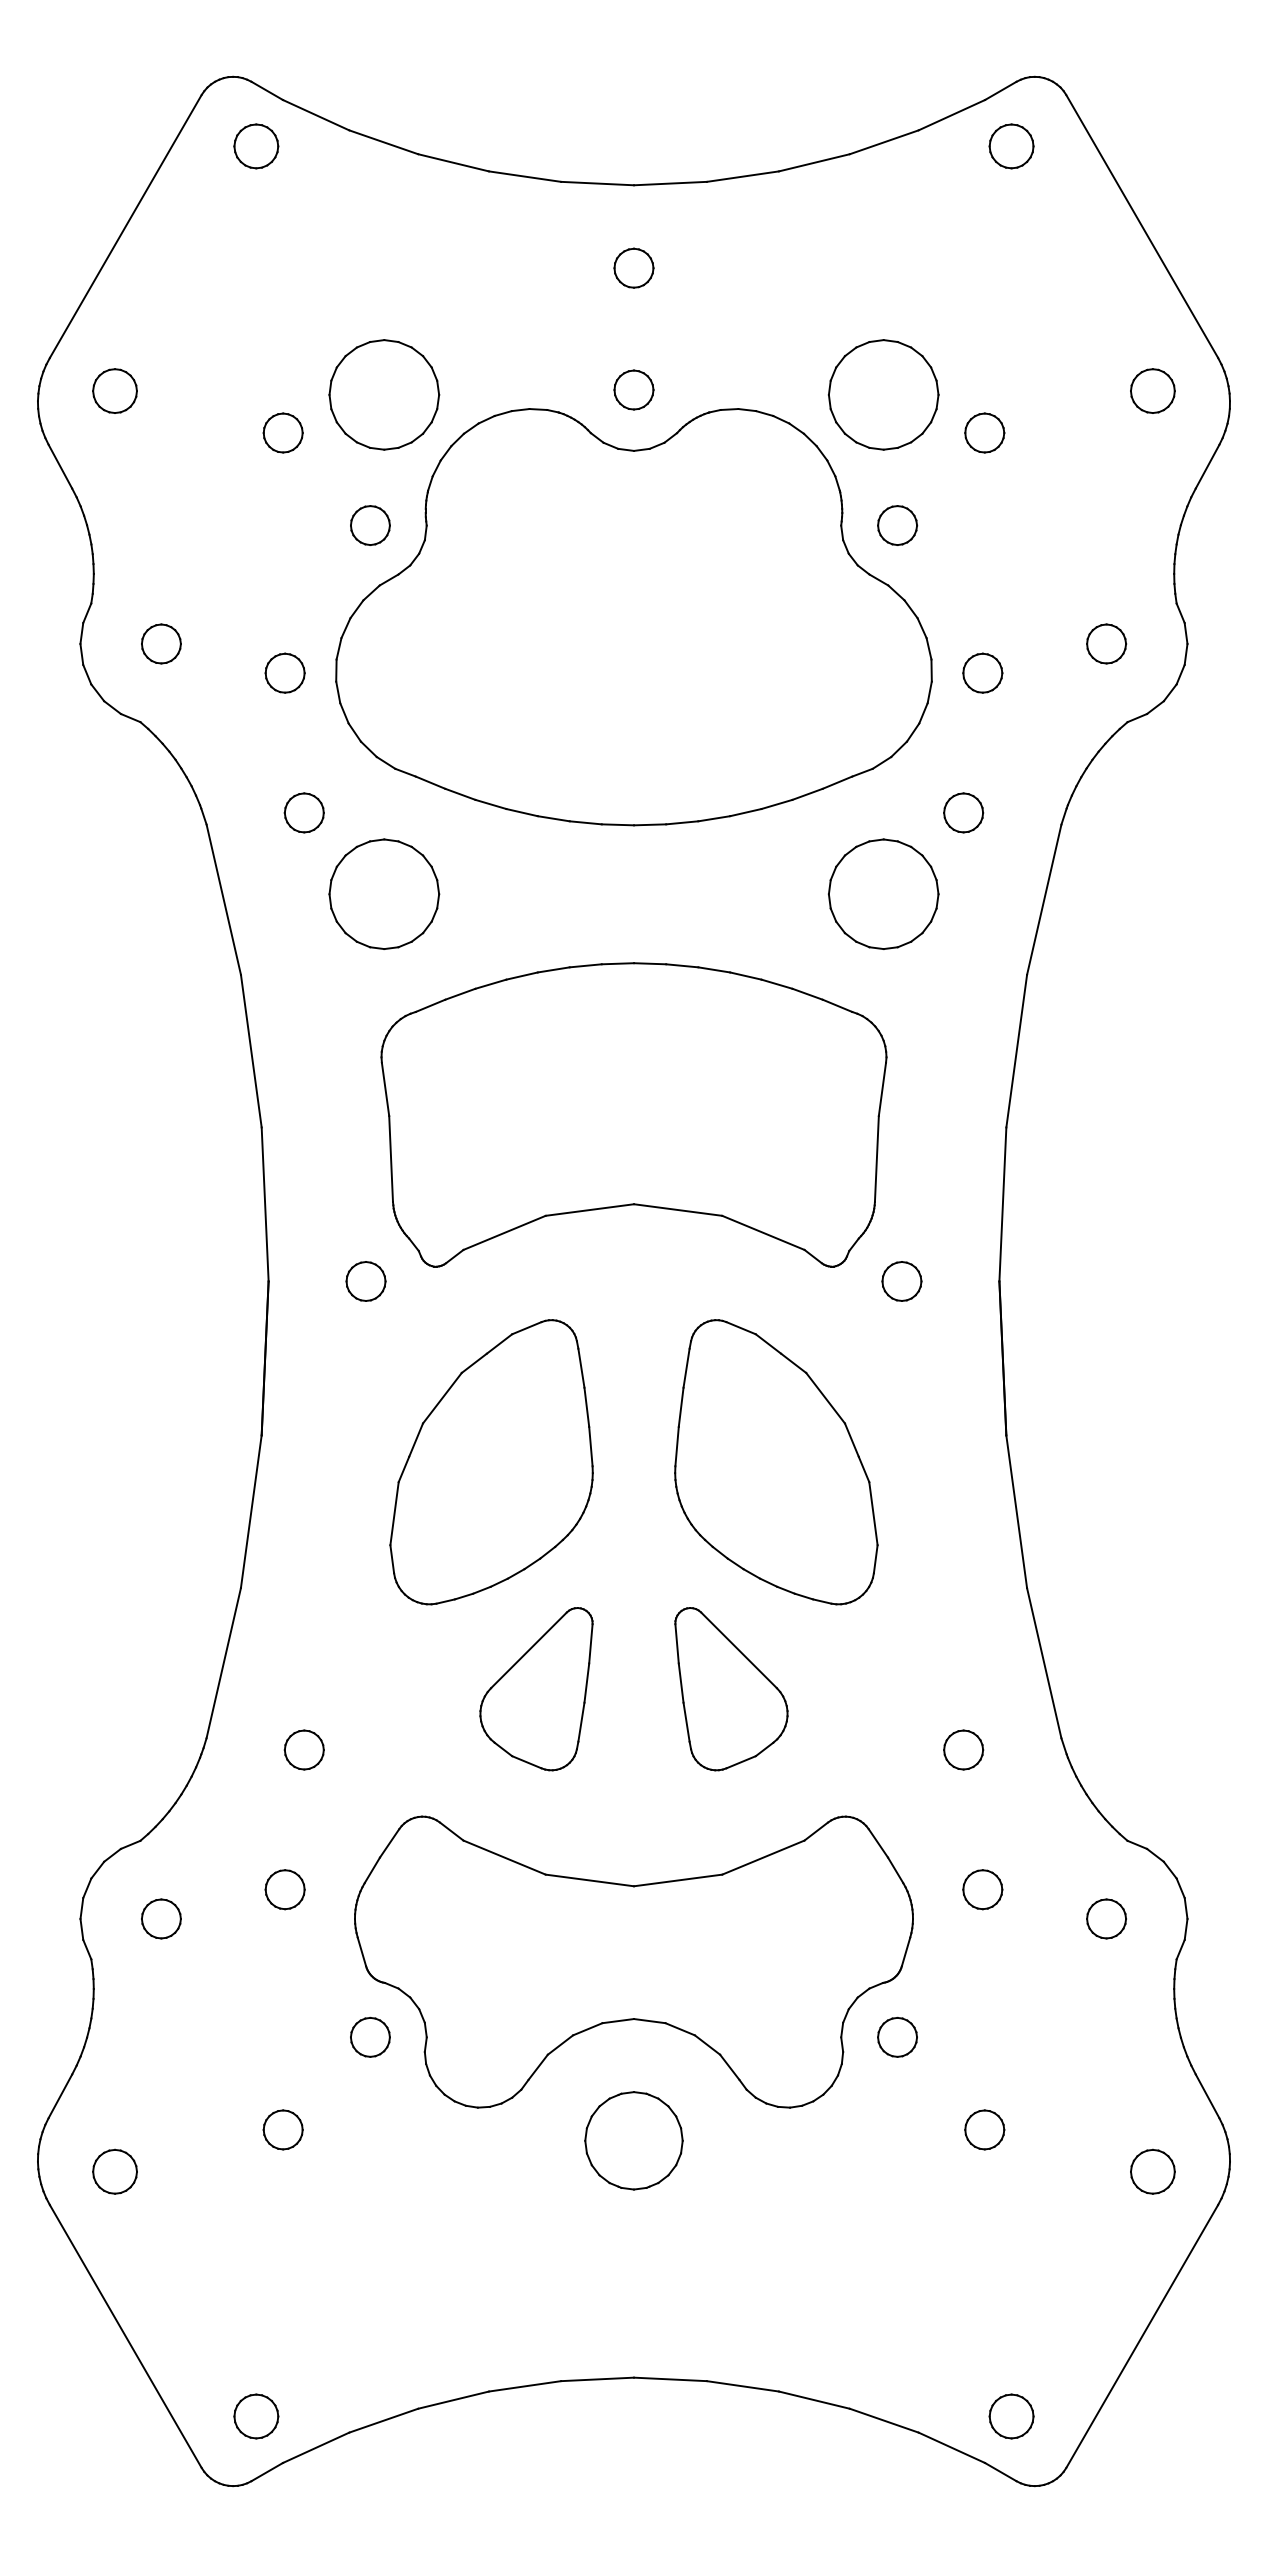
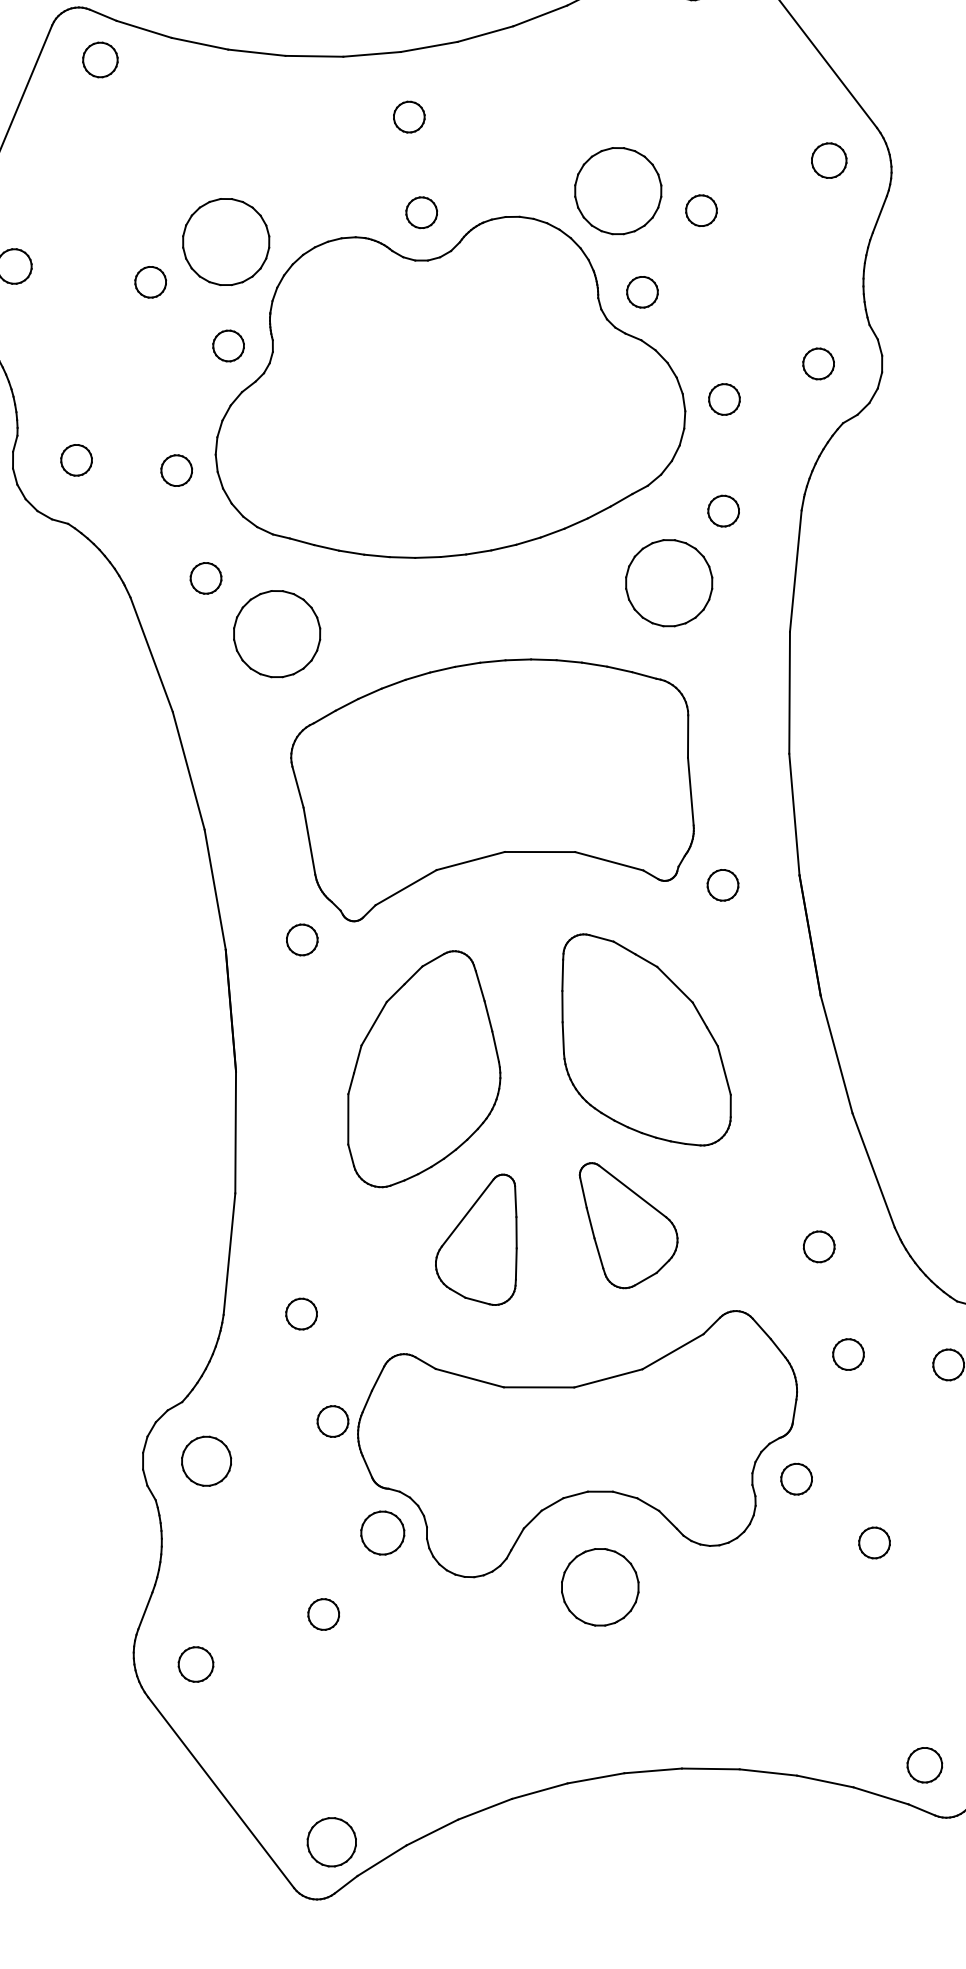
part: (284, 1889) -> (332, 1421), moved
part: (161, 1918) -> (206, 1460), size x1.6
part: (370, 2036) -> (382, 1532), size x1.4
part: (256, 2416) -> (332, 1842), size x1.4

